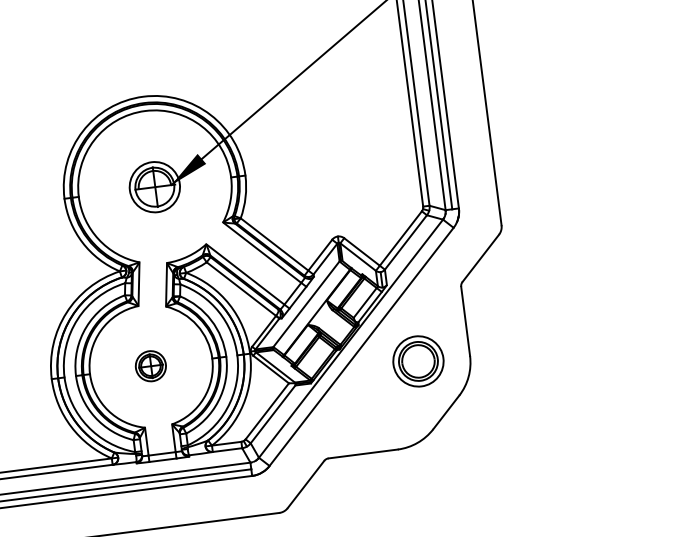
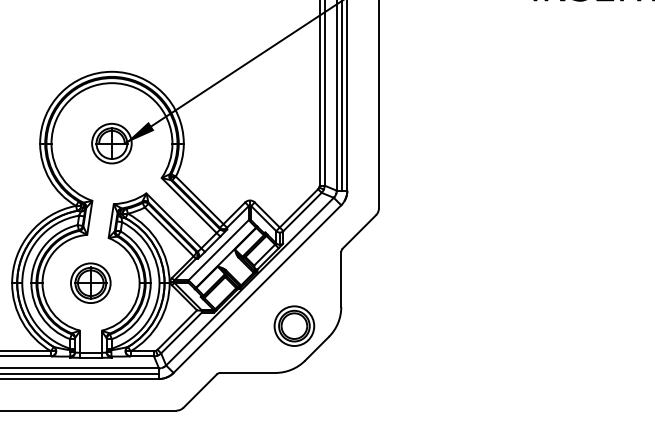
part: (418, 360) -> (294, 325), moved
part: (150, 365) -> (90, 282), size x1.67

